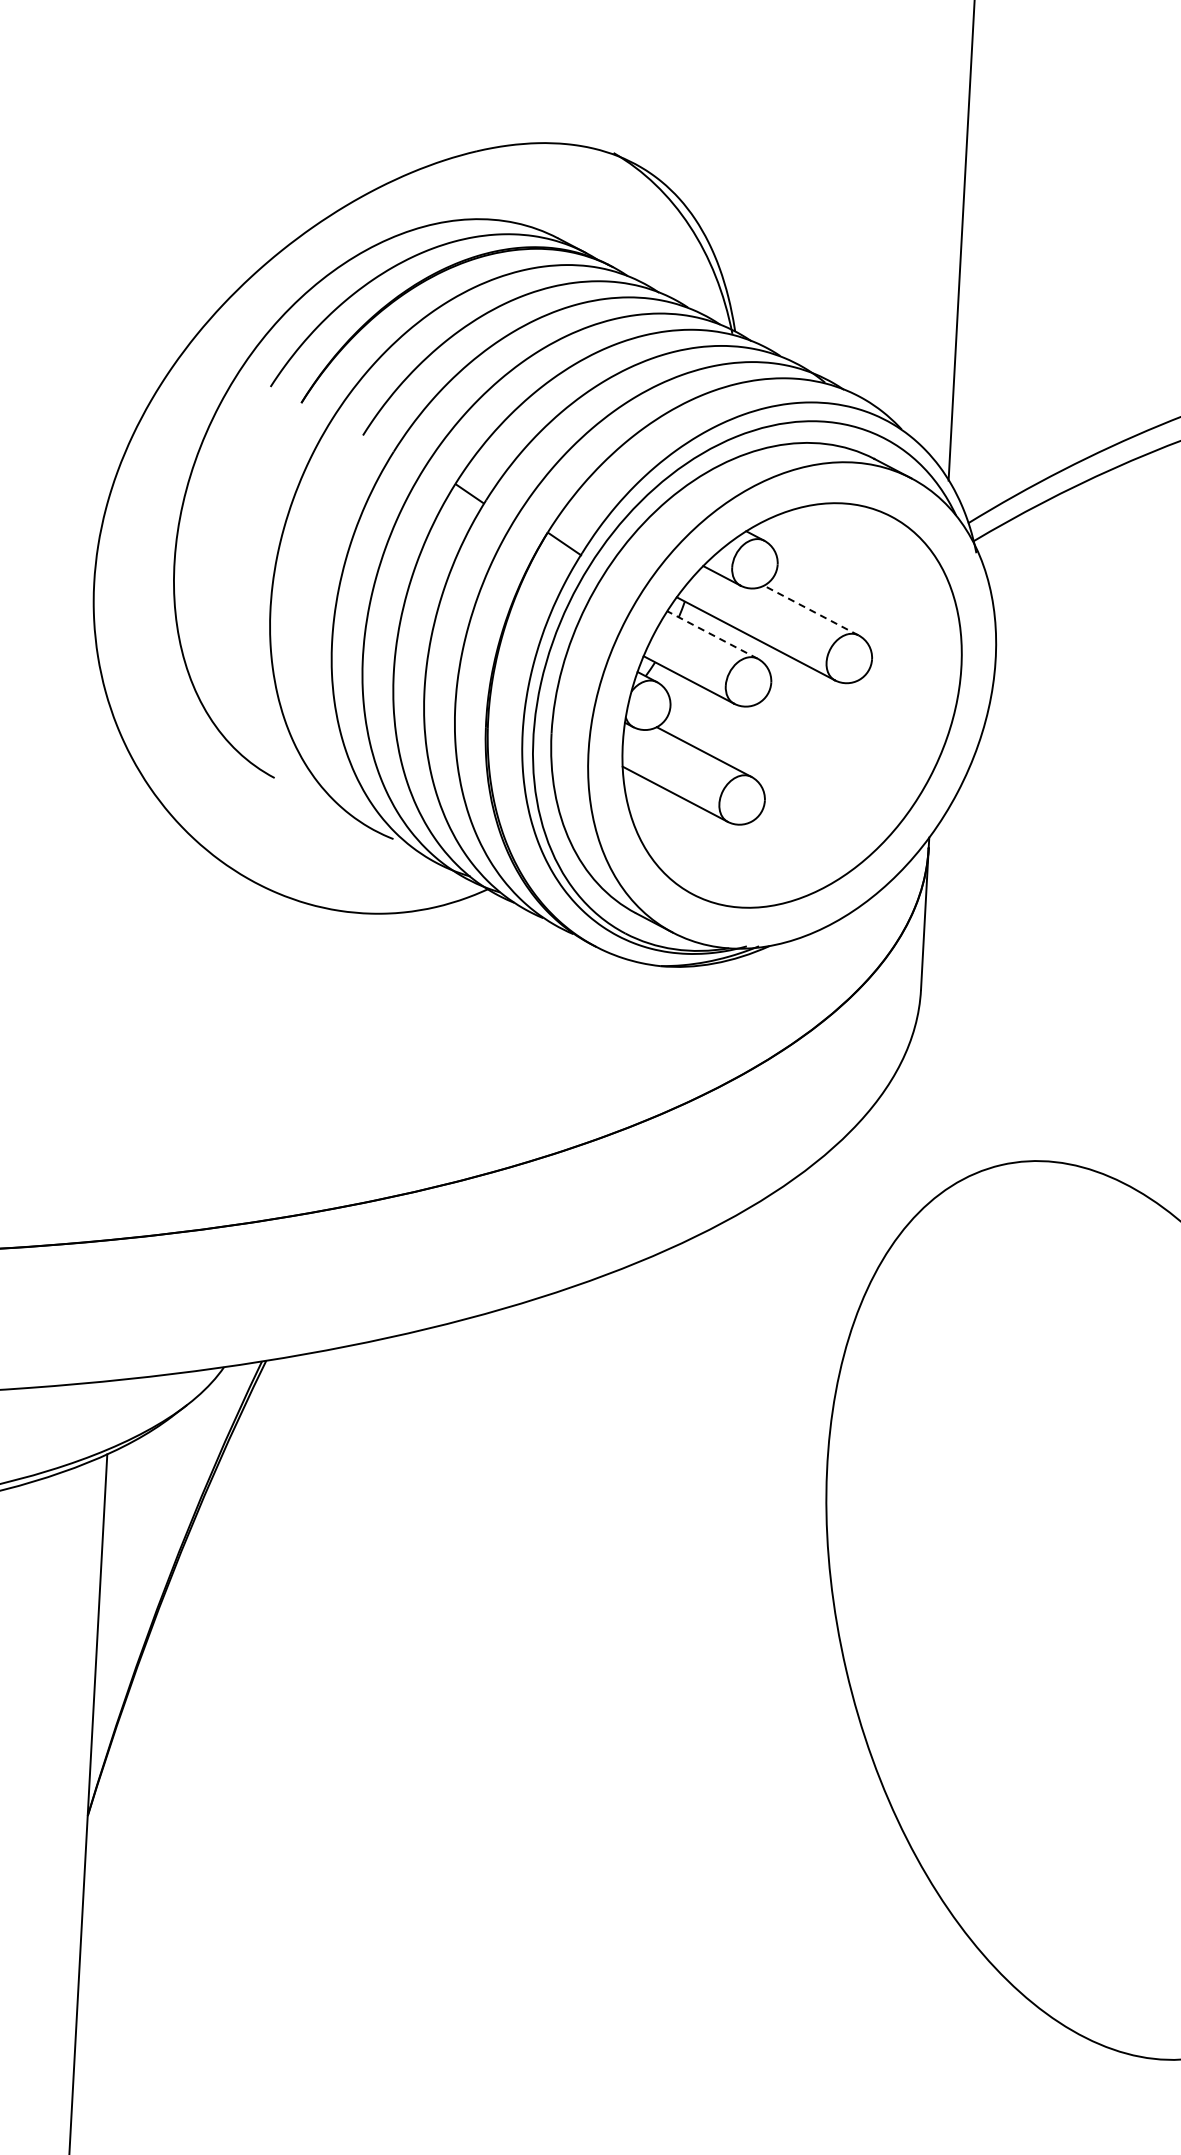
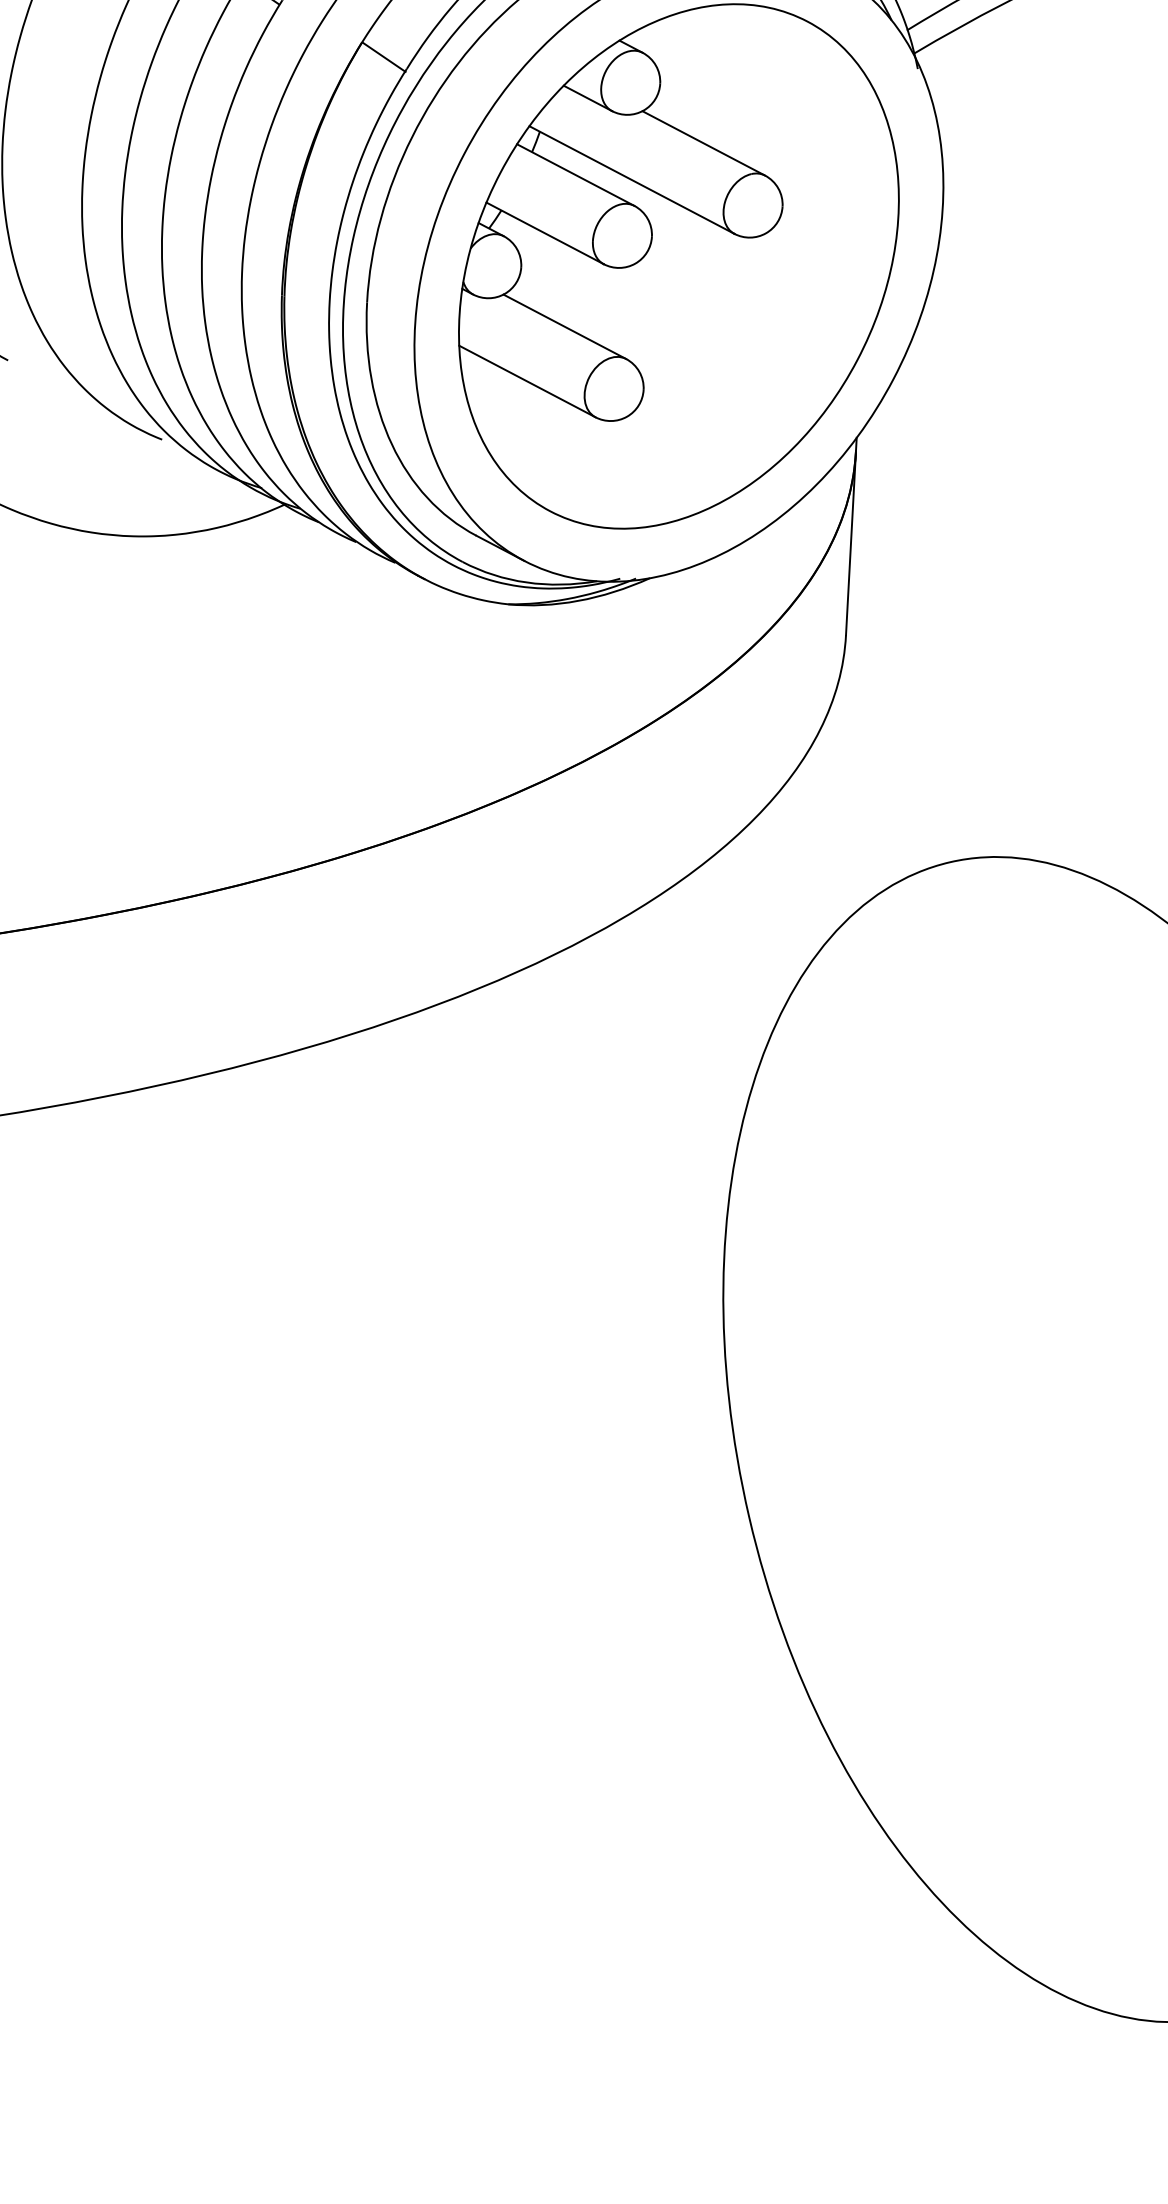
line: (810, 610) -> (702, 143), dashed -> solid
line: (712, 634) -> (575, 174), dashed -> solid

